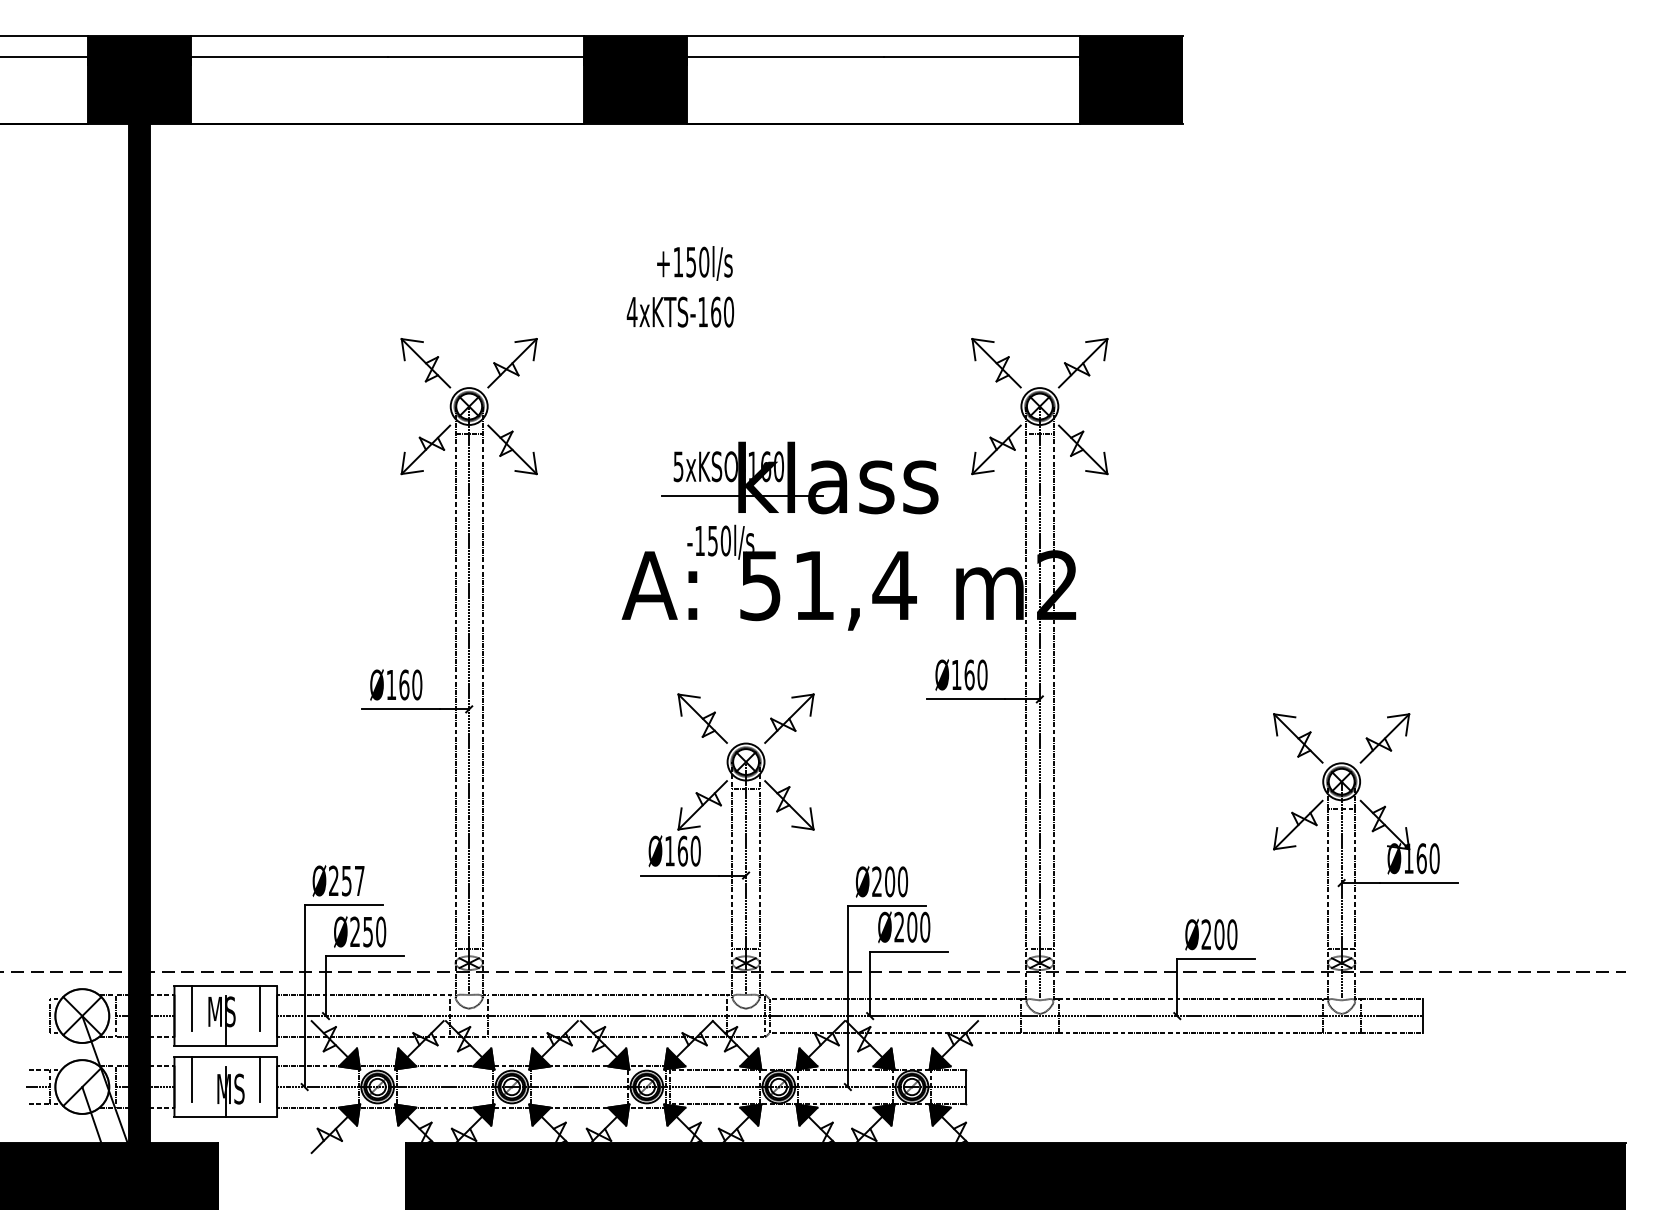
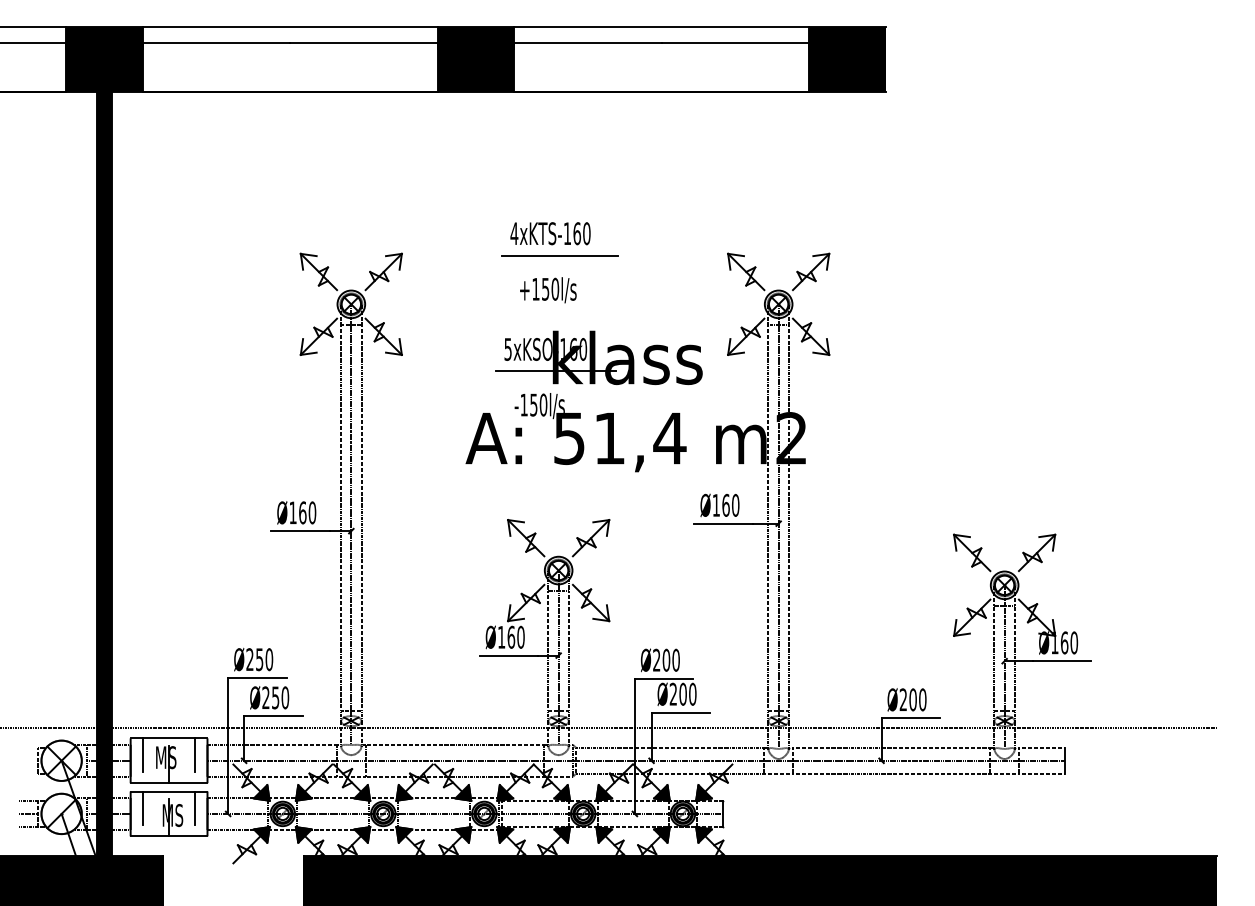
text: (695, 263) -> (548, 290), moved
text: (680, 311) -> (550, 233), moved
line: (747, 341) -> (559, 255), added
text: (359, 880) -> (269, 659), Ø257 -> Ø250

